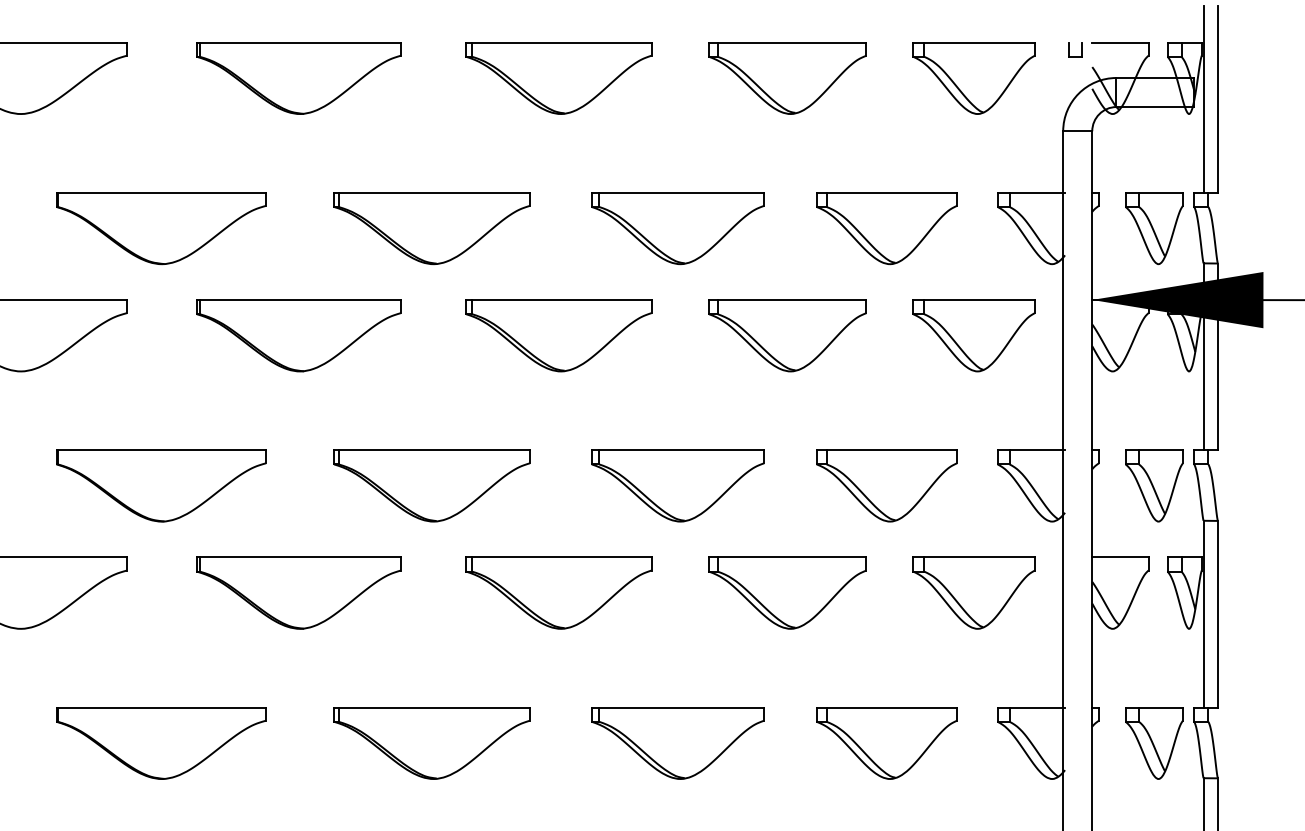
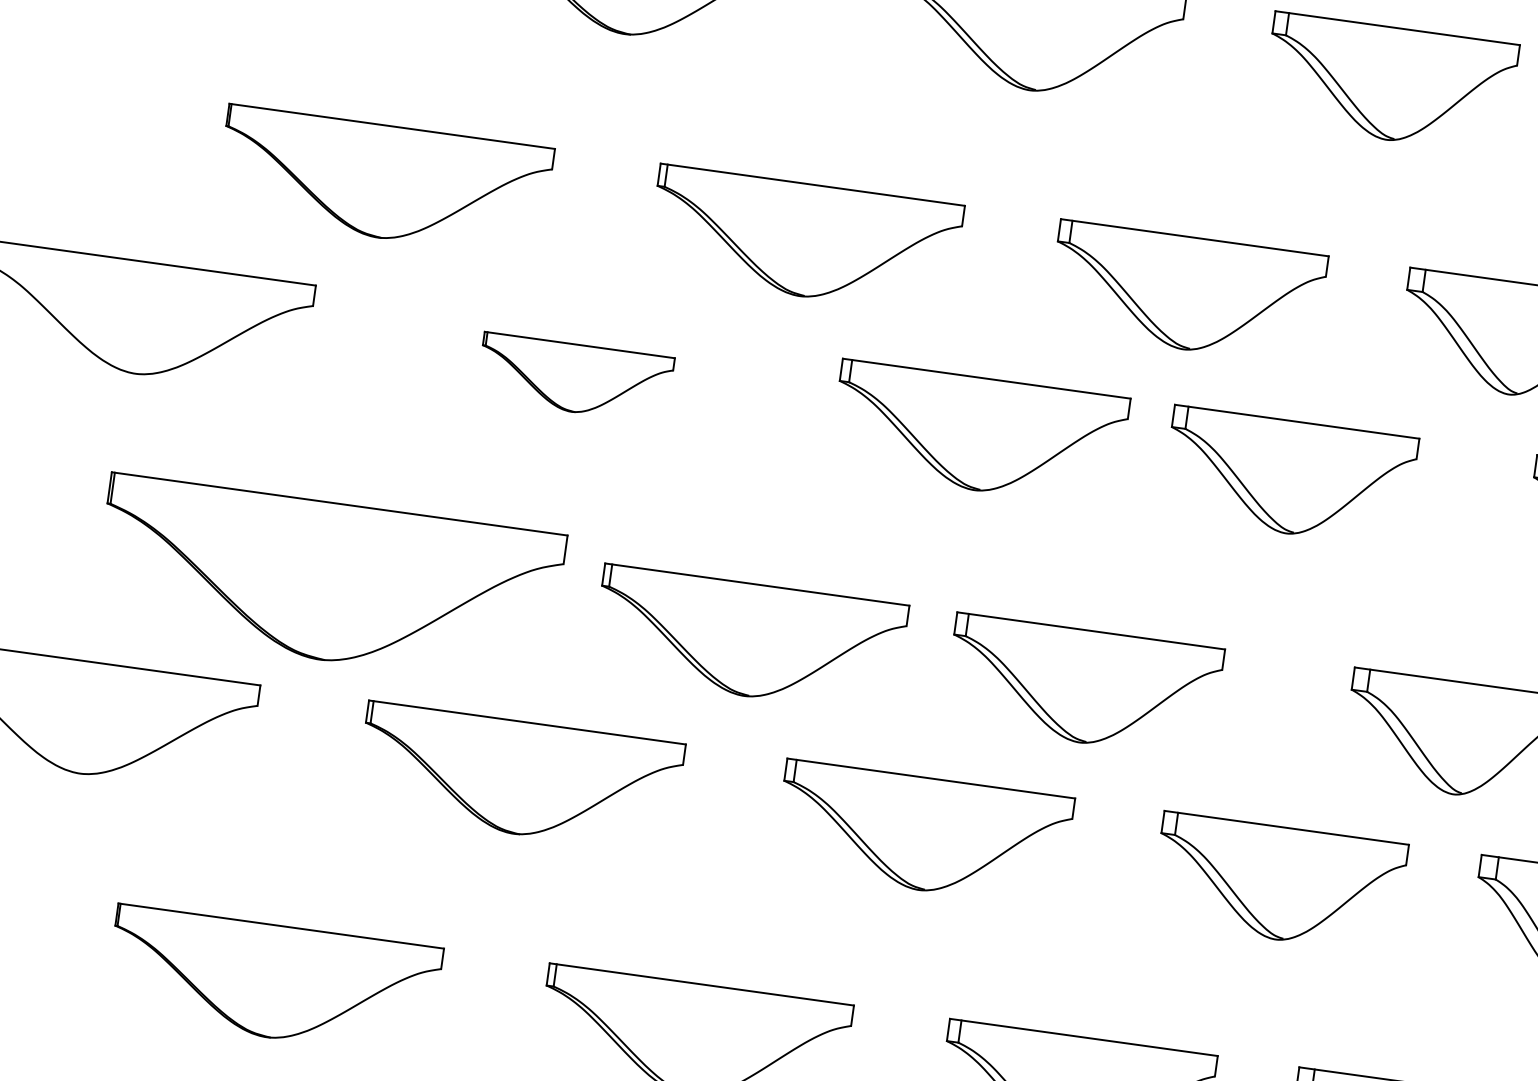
part: (298, 335) -> (574, 377), size x0.6
part: (787, 335) -> (1289, 476), moved
part: (161, 485) -> (329, 581), size x1.4
part: (677, 485) -> (1082, 685), moved

